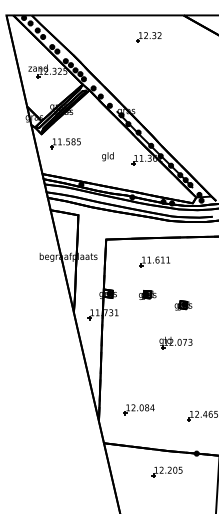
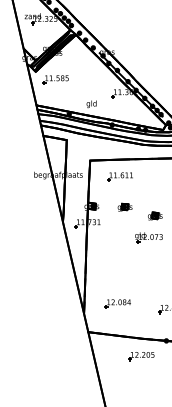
text: (107, 156) -> (91, 104), moved
part: (154, 261) -> (119, 176), moved
part: (175, 342) -> (148, 237), moved

